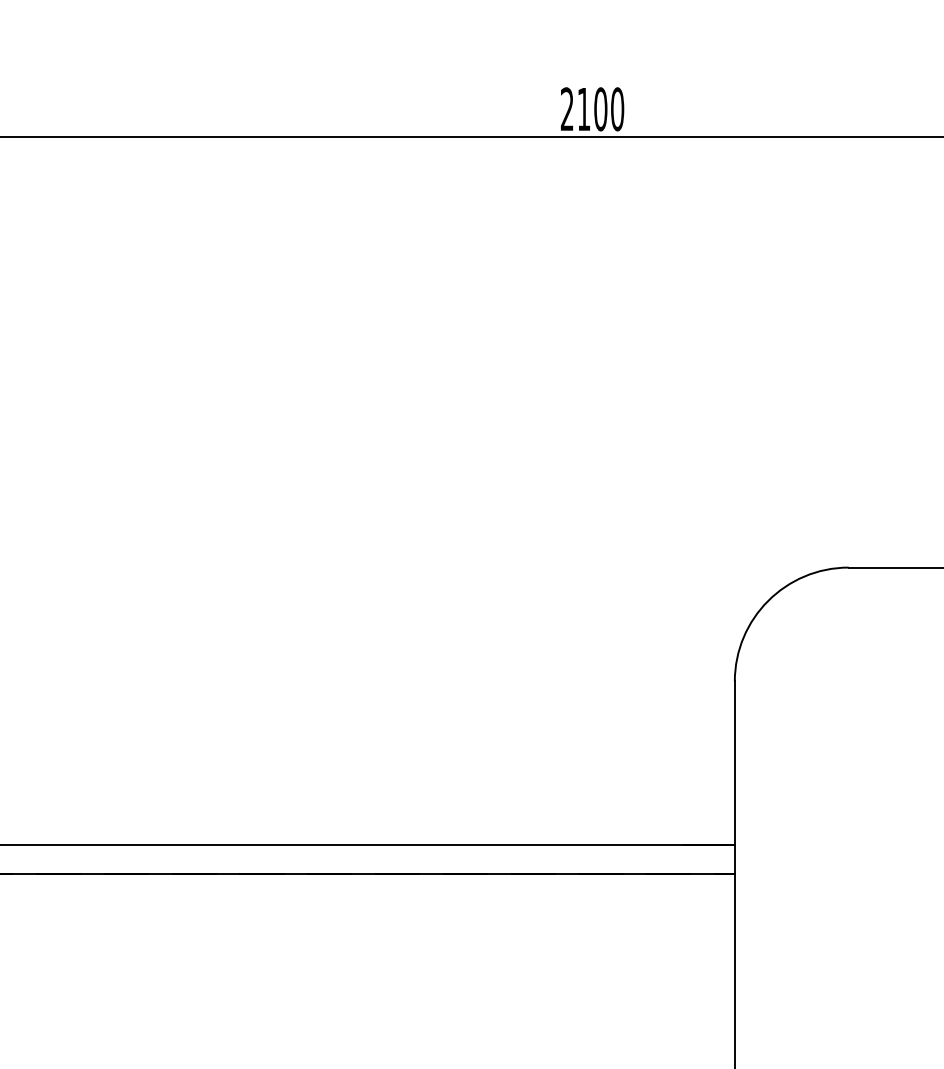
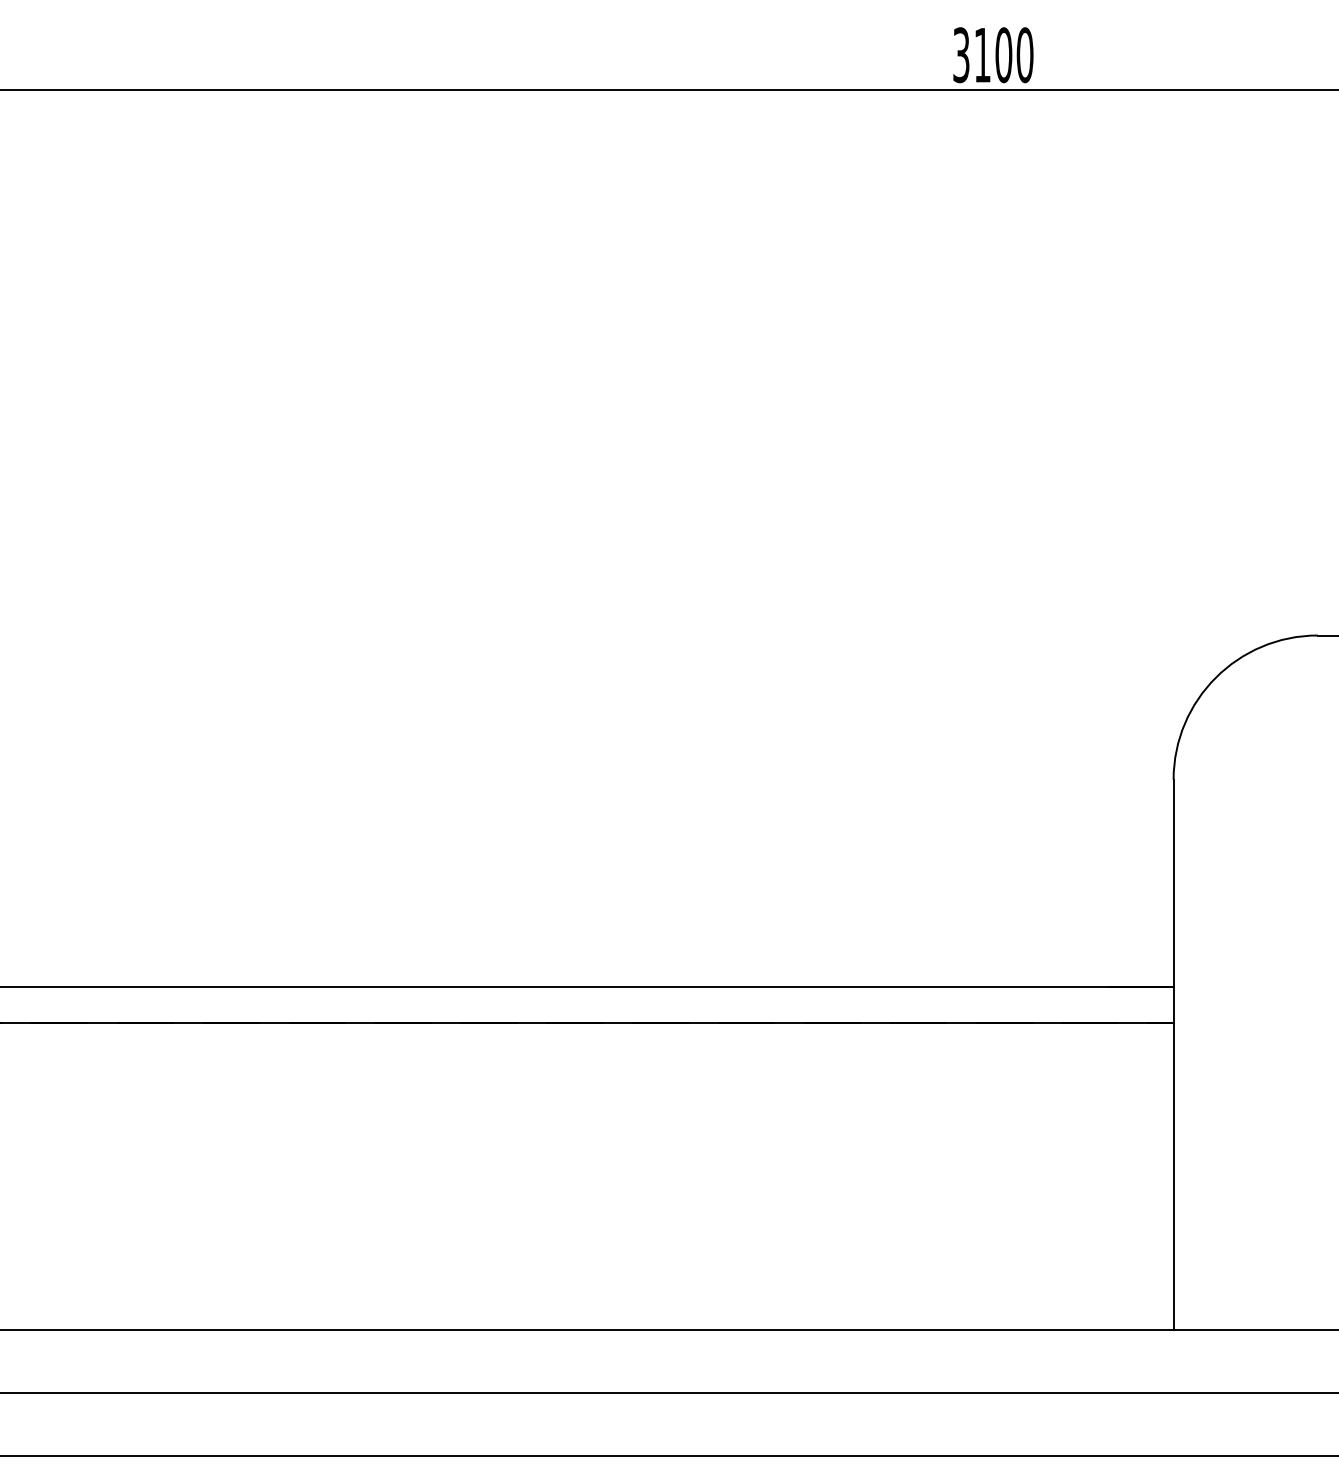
text: (567, 109) -> (961, 55), 2100 -> 3100

